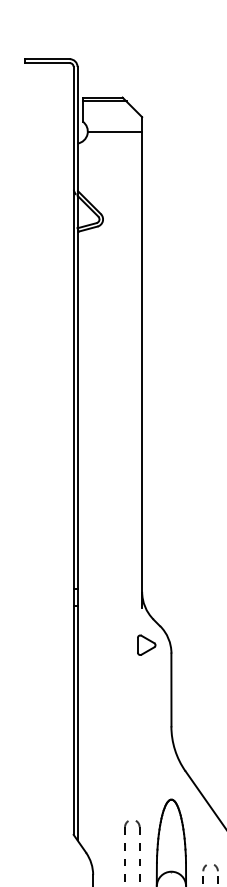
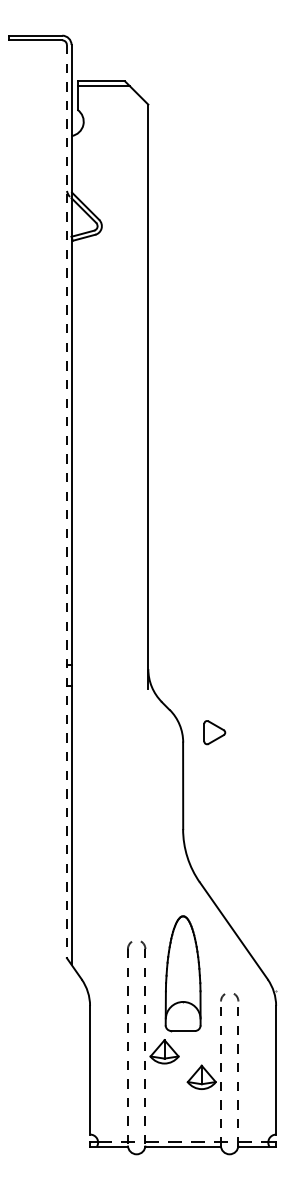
line: (114, 131) -> (115, 121), removed
line: (73, 450) -> (66, 501), solid -> dashed
part: (146, 645) -> (214, 732), moved

